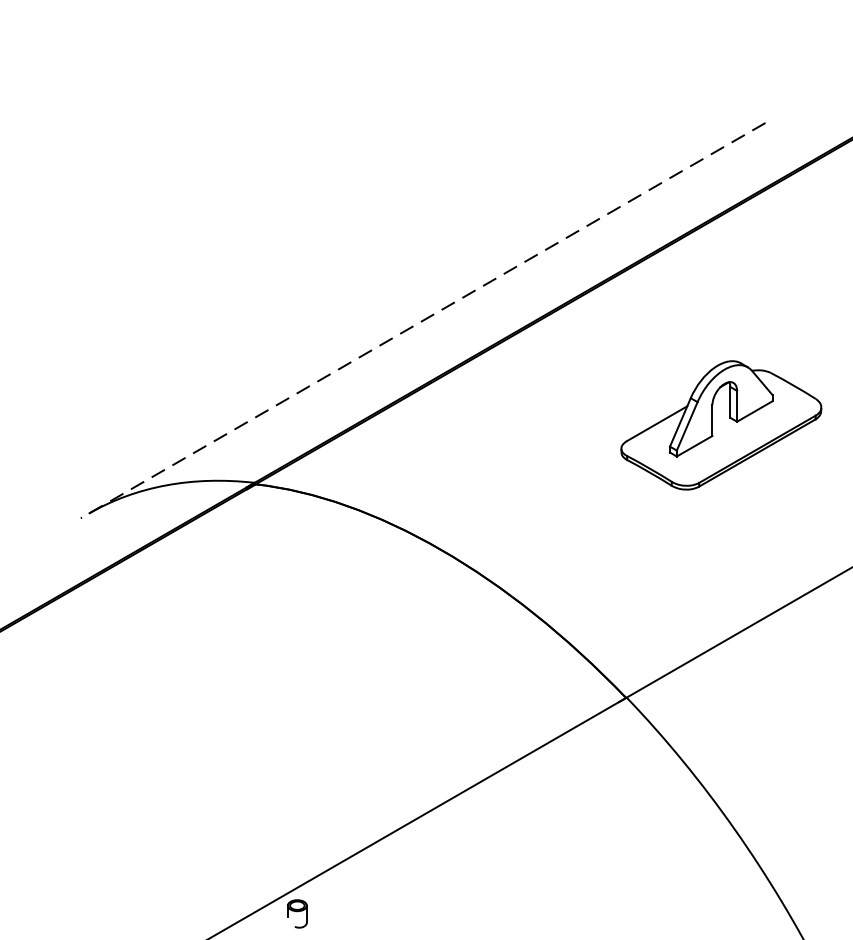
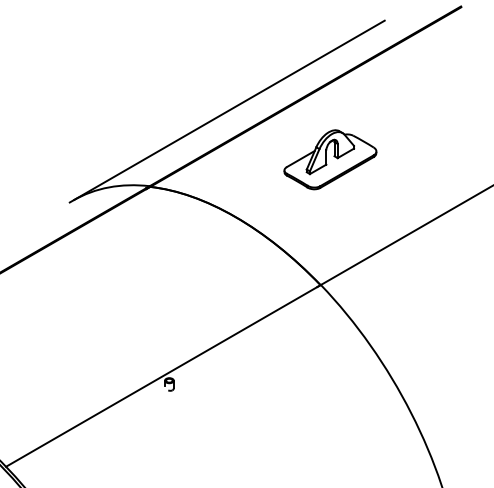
line: (423, 320) -> (227, 111), dashed -> solid
part: (721, 424) -> (330, 159), moved

